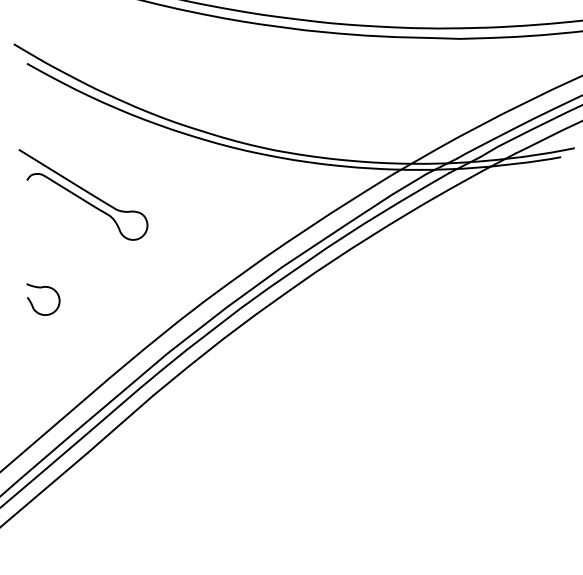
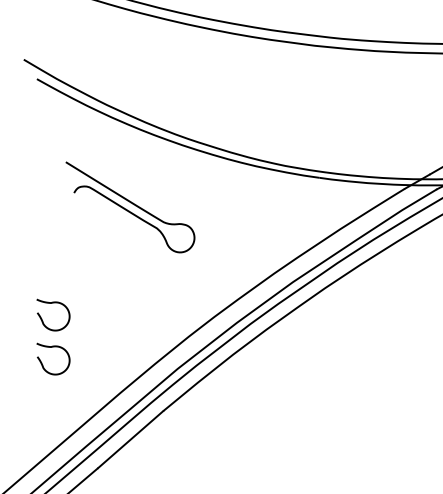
curve: (84, 191) -> (131, 204), moved
curve: (42, 332) -> (52, 348), added

